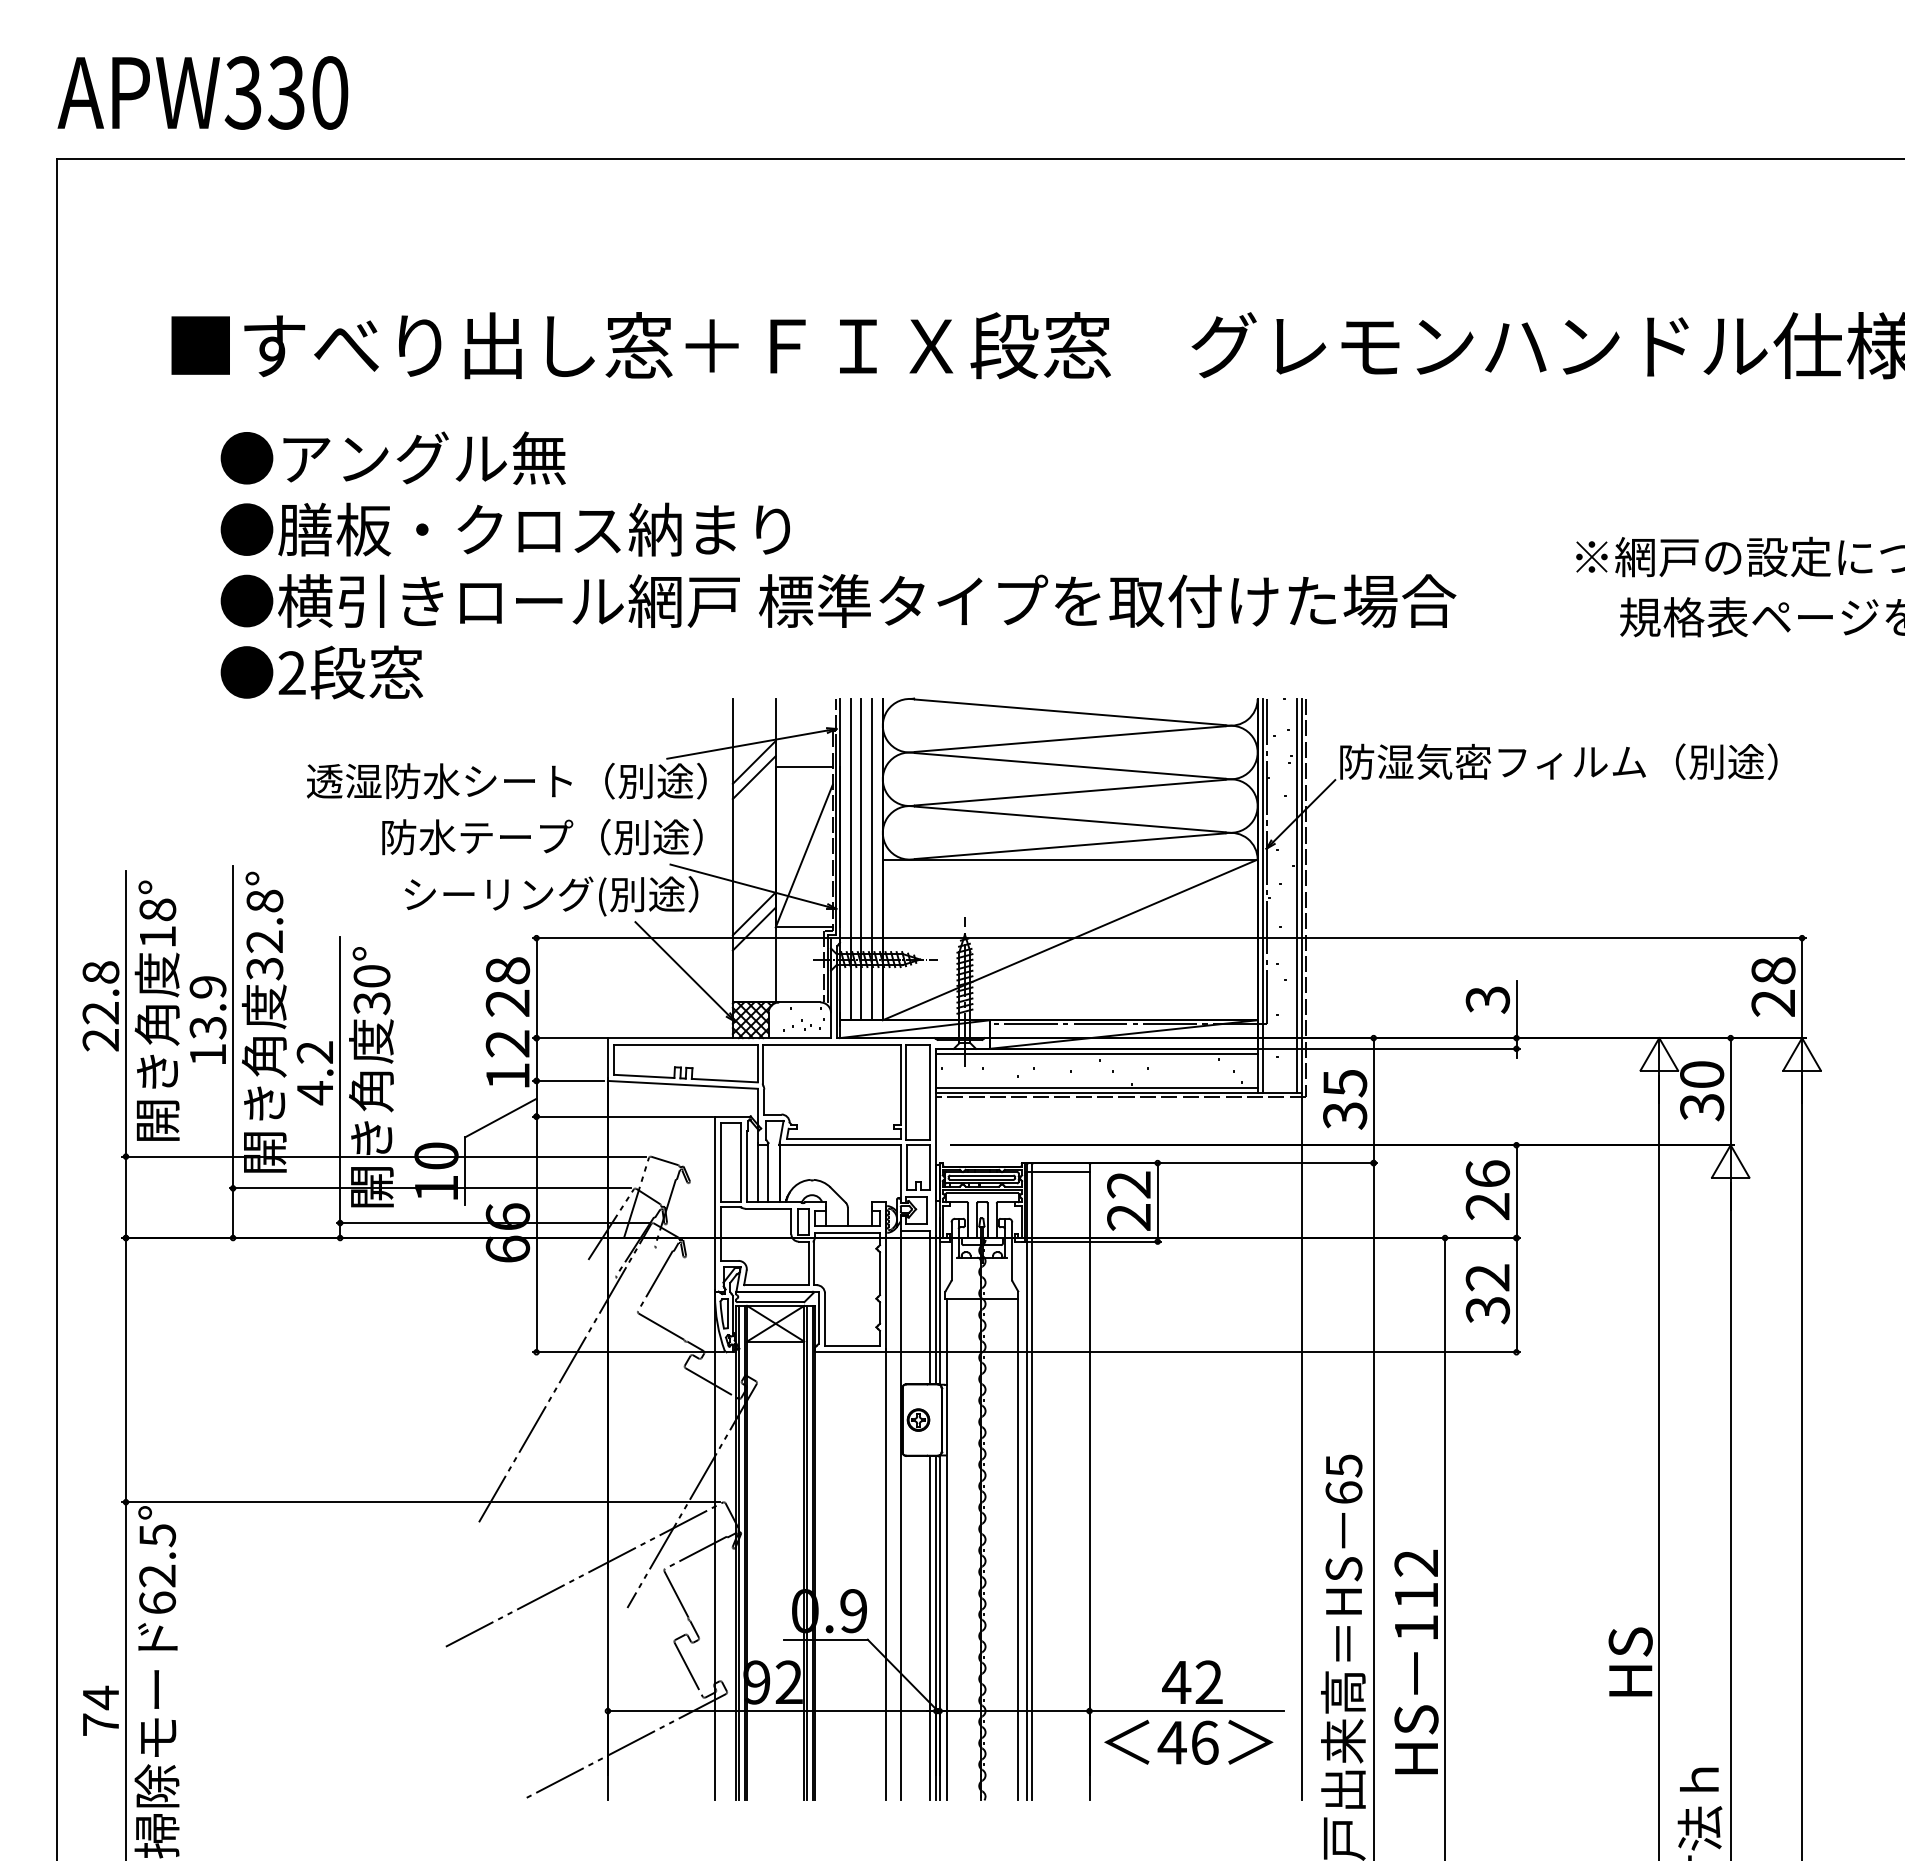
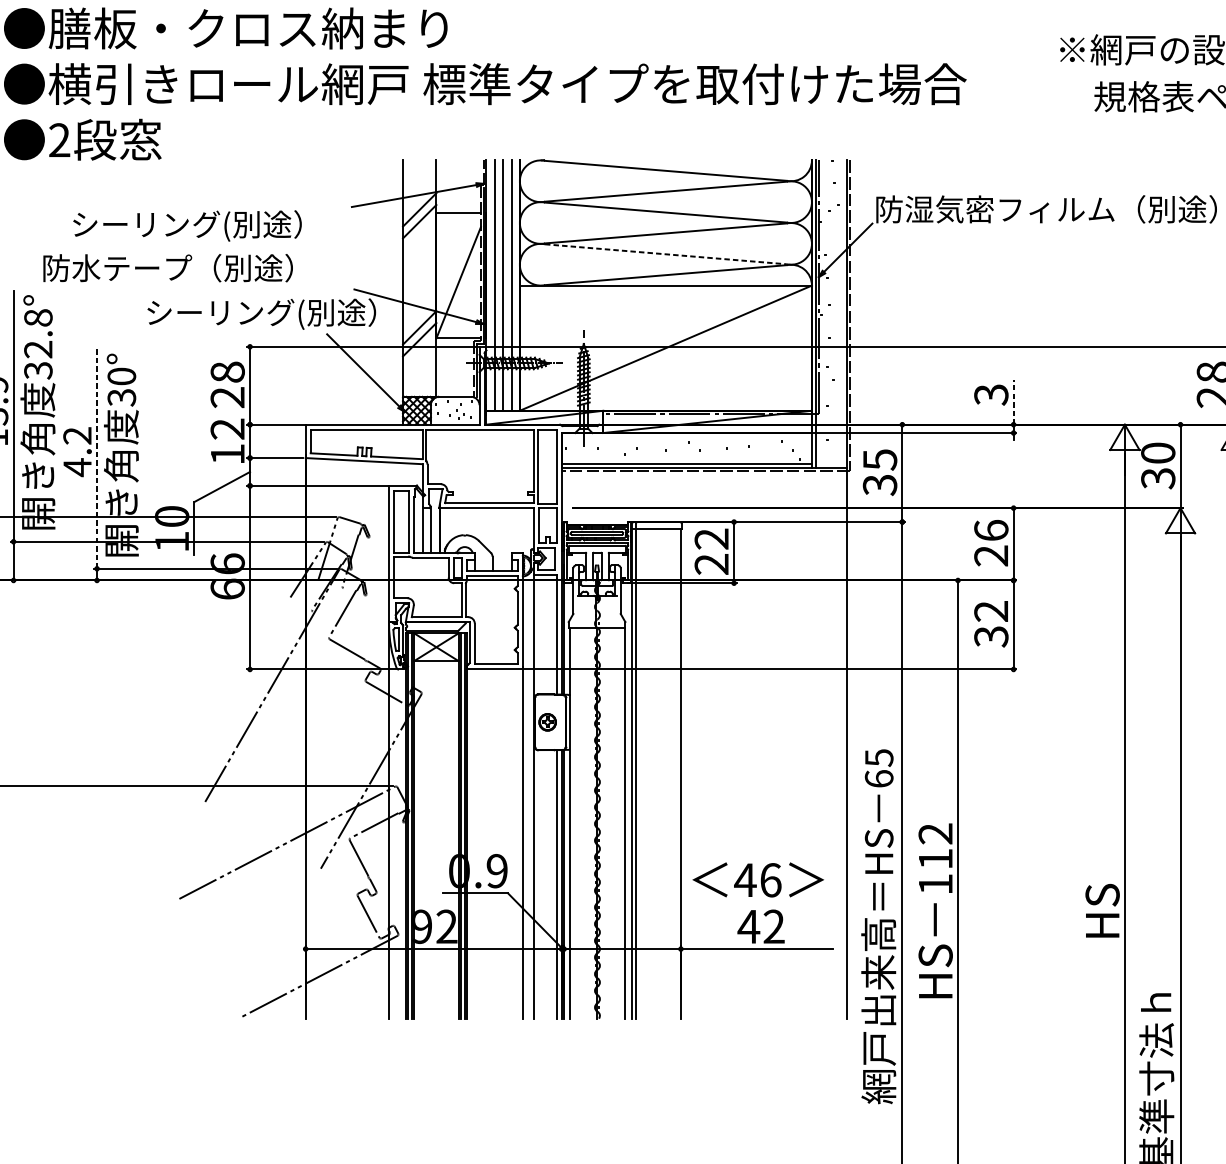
text: (506, 782) -> (226, 225), 透湿防水シート（別途） -> シーリング(別途）
line: (1070, 819) -> (666, 254), solid -> dashed
text: (542, 837) -> (168, 268), moved
line: (1296, 895) -> (842, 313), removed
line: (1516, 1009) -> (1013, 402), solid -> dashed
line: (1096, 1054) -> (686, 437), removed
line: (340, 1080) -> (97, 457), solid -> dashed
text: (1188, 1741) -> (758, 879), moved

